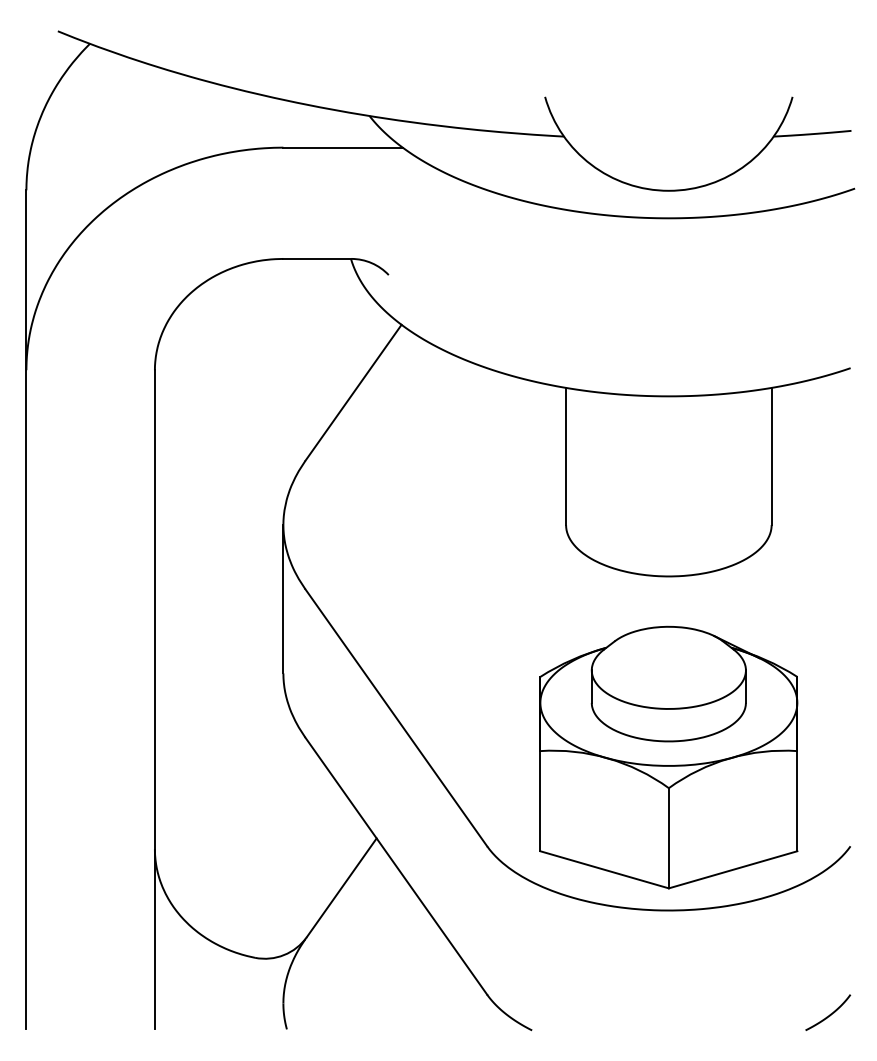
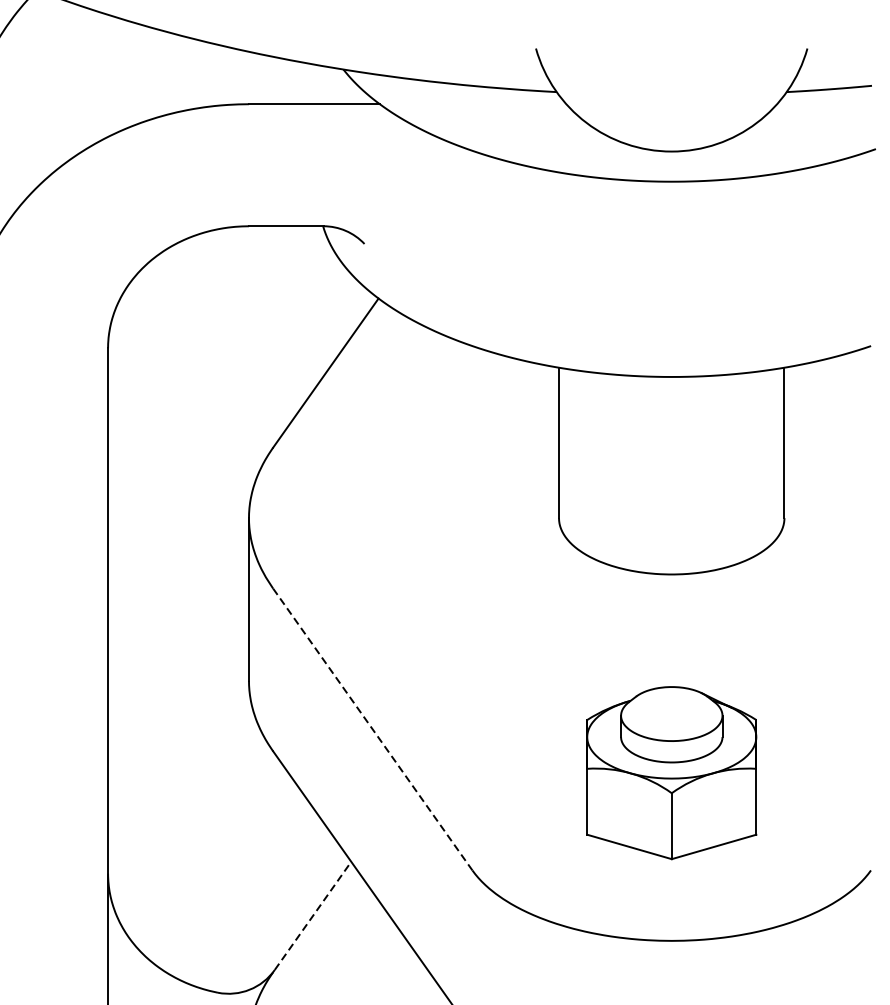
line: (396, 718) -> (373, 730), solid -> dashed
part: (668, 757) -> (671, 773), size x0.6
line: (342, 887) -> (313, 915), solid -> dashed

